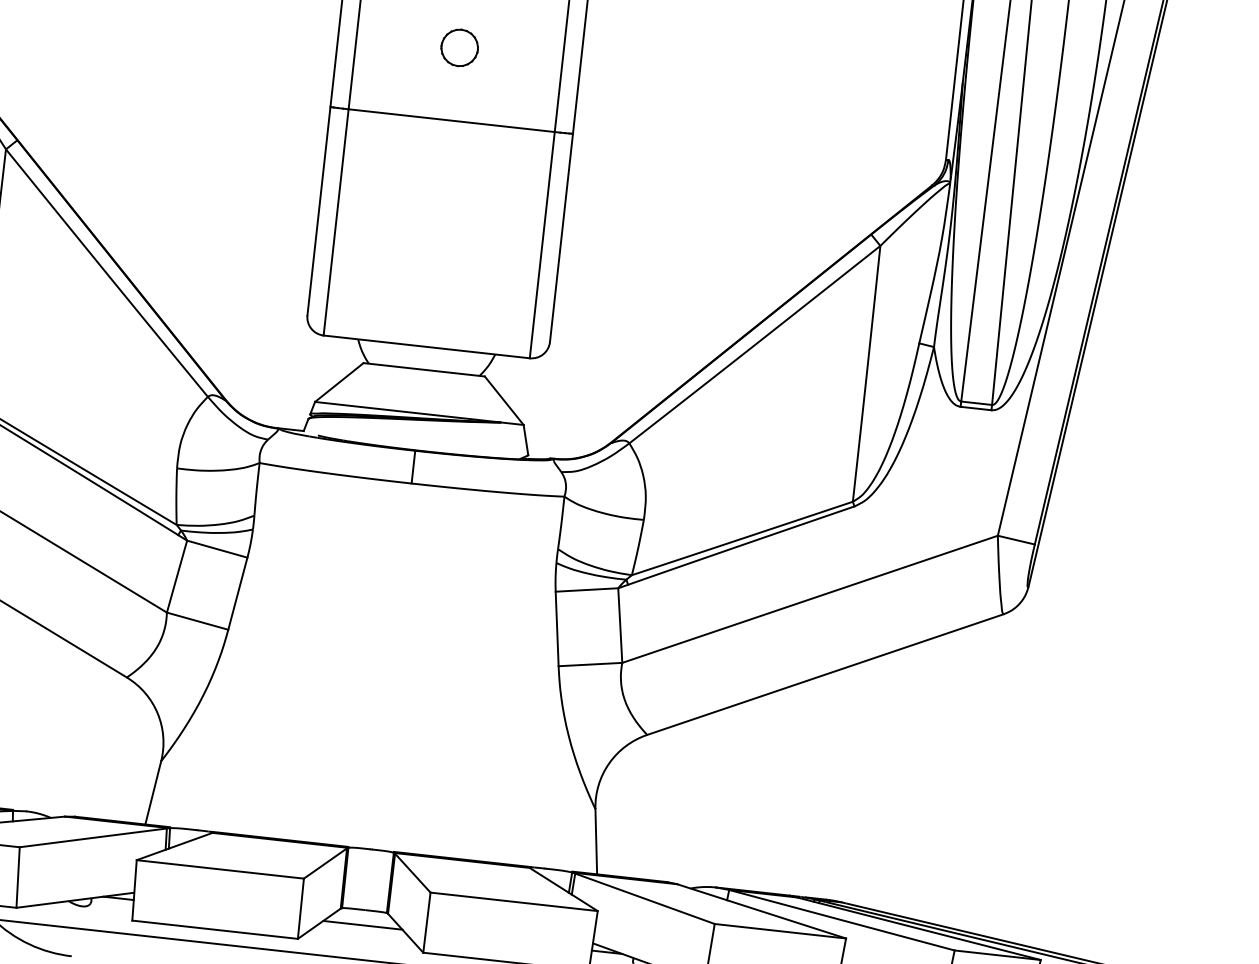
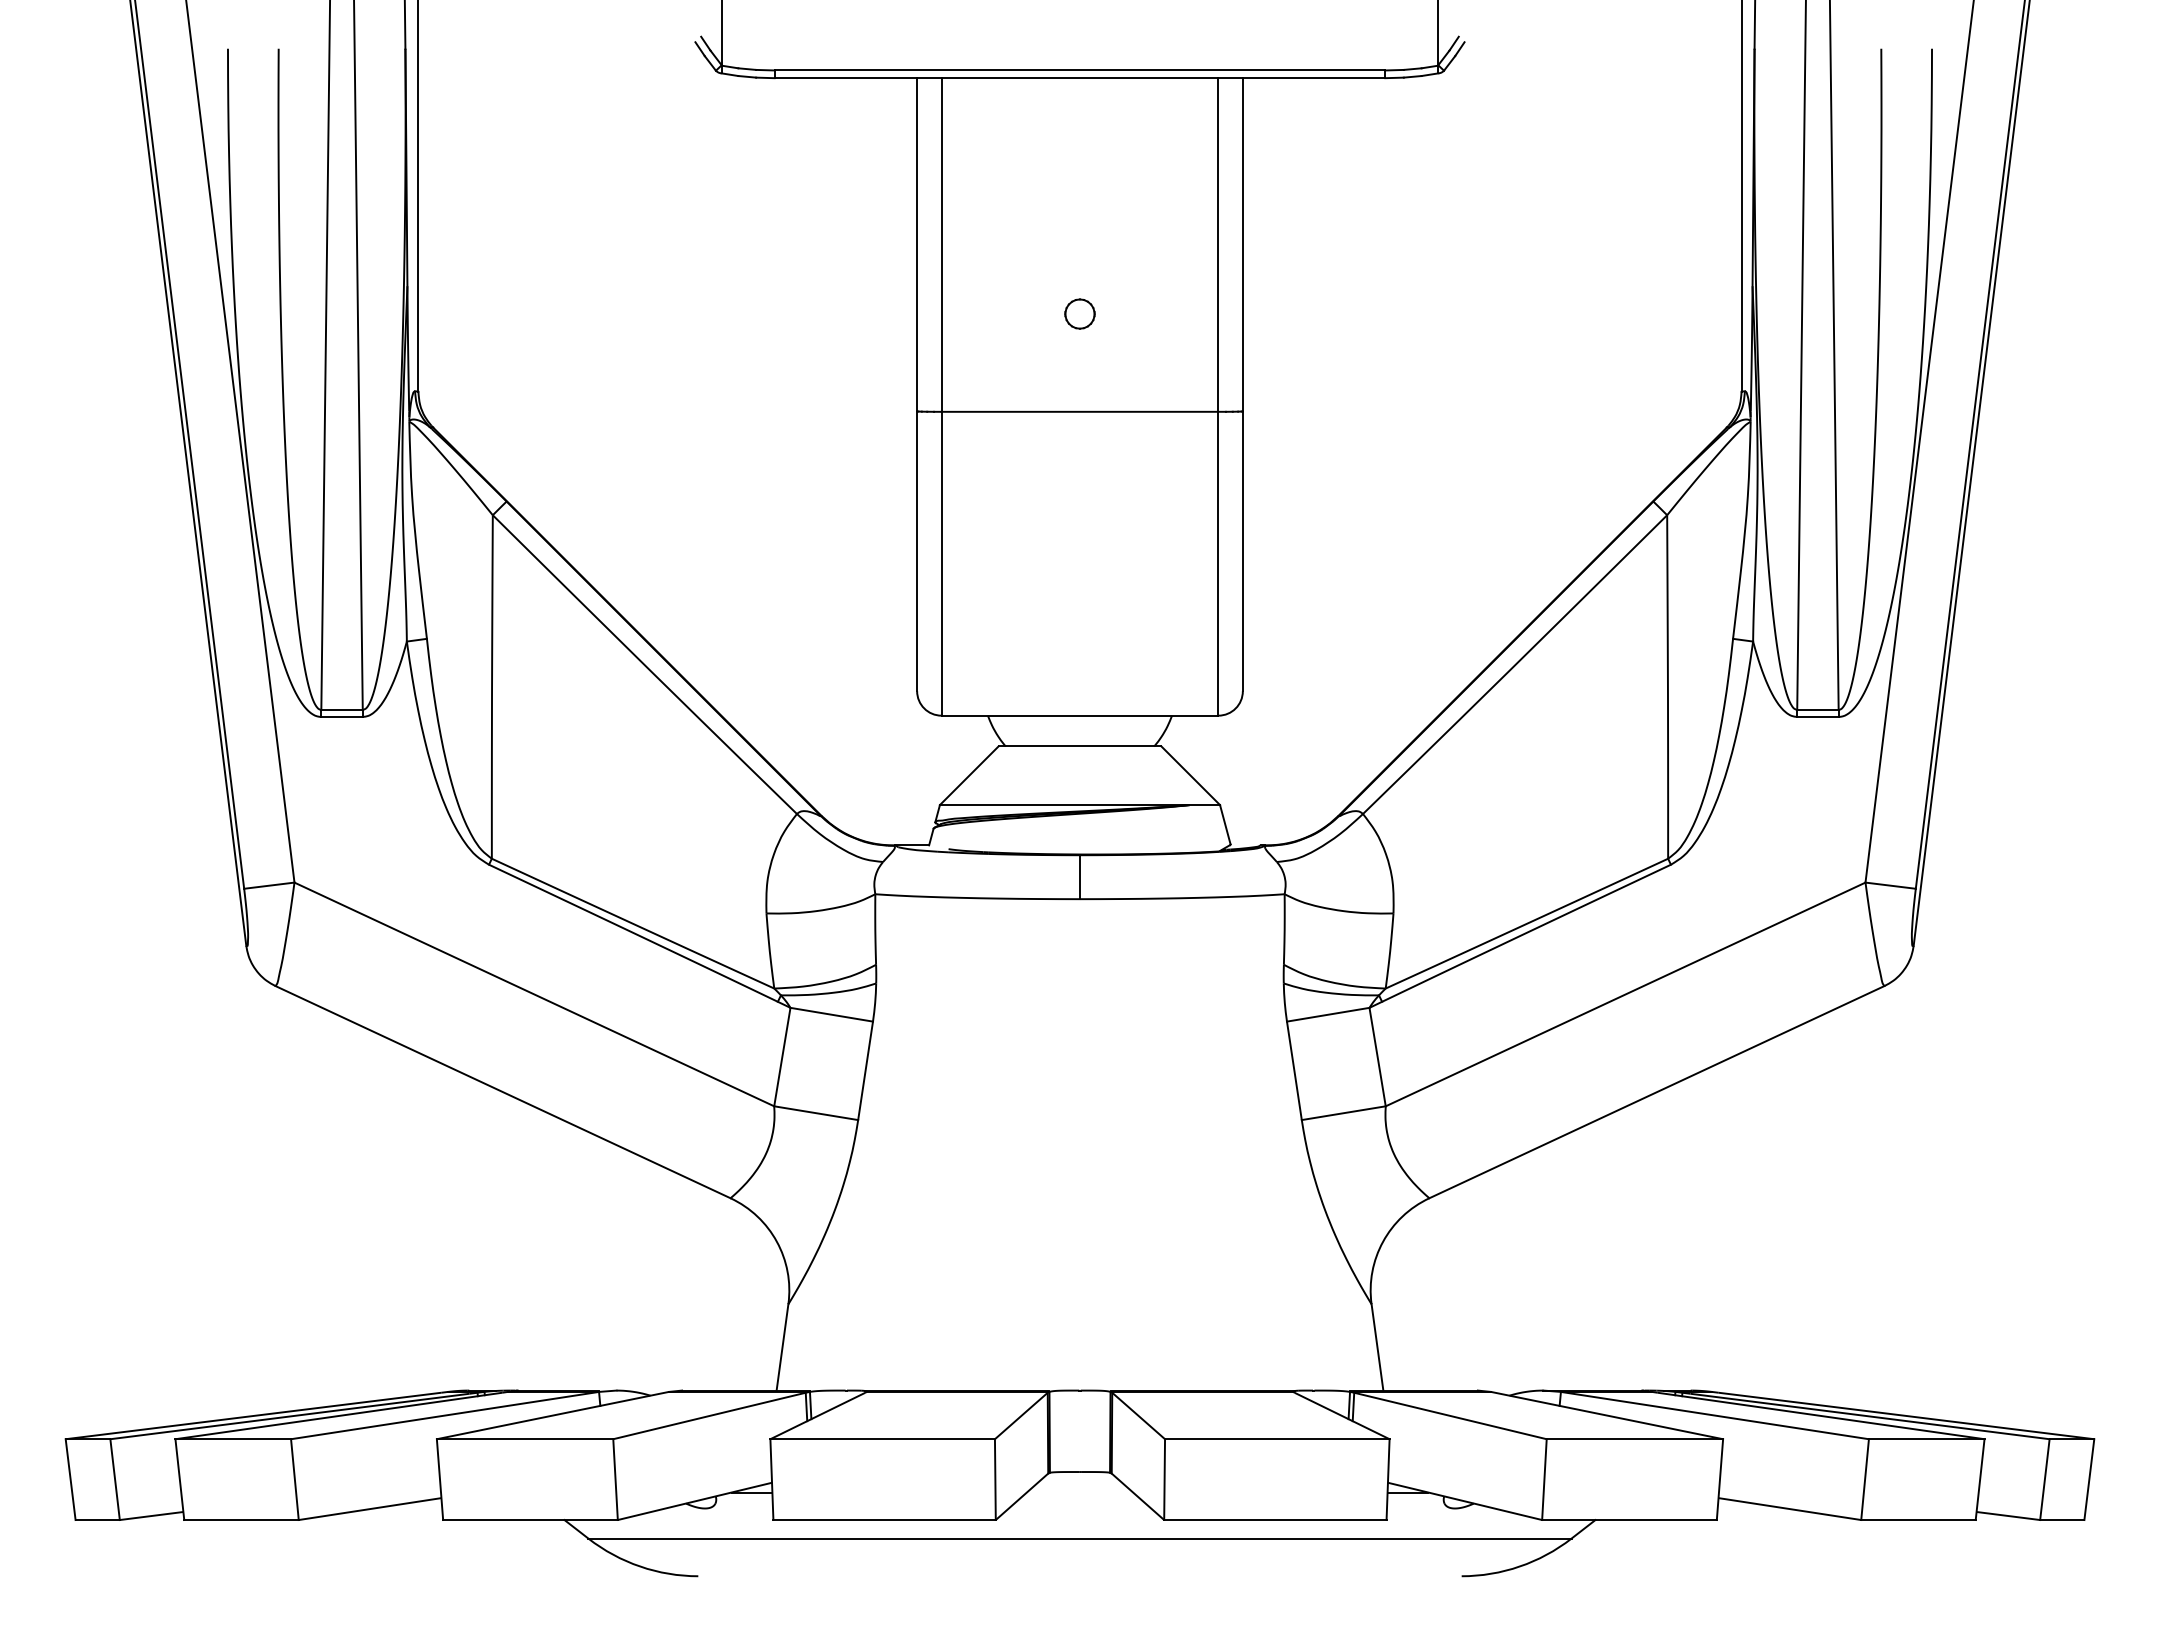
part: (459, 47) -> (1079, 313), size x0.6
line: (362, 925) -> (1079, 1492), removed

